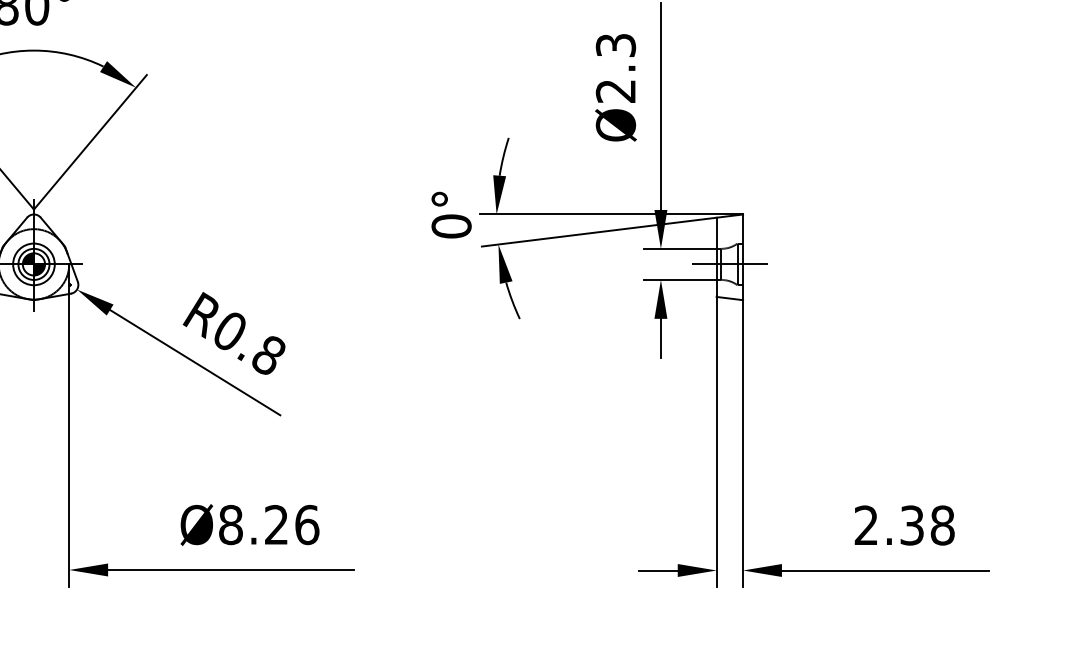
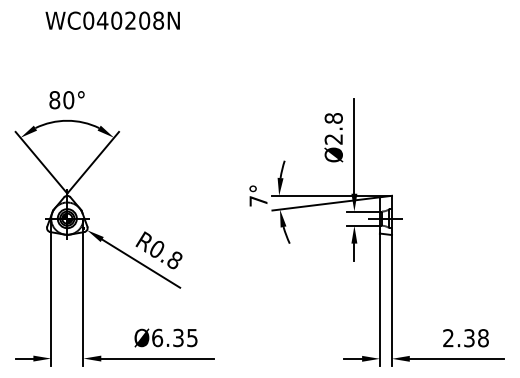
text: (615, 45) -> (333, 118), Ø2.3 -> Ø2.8
text: (451, 224) -> (258, 200), 0° -> 7°
text: (268, 523) -> (174, 337), Ø8.26 -> Ø6.35

